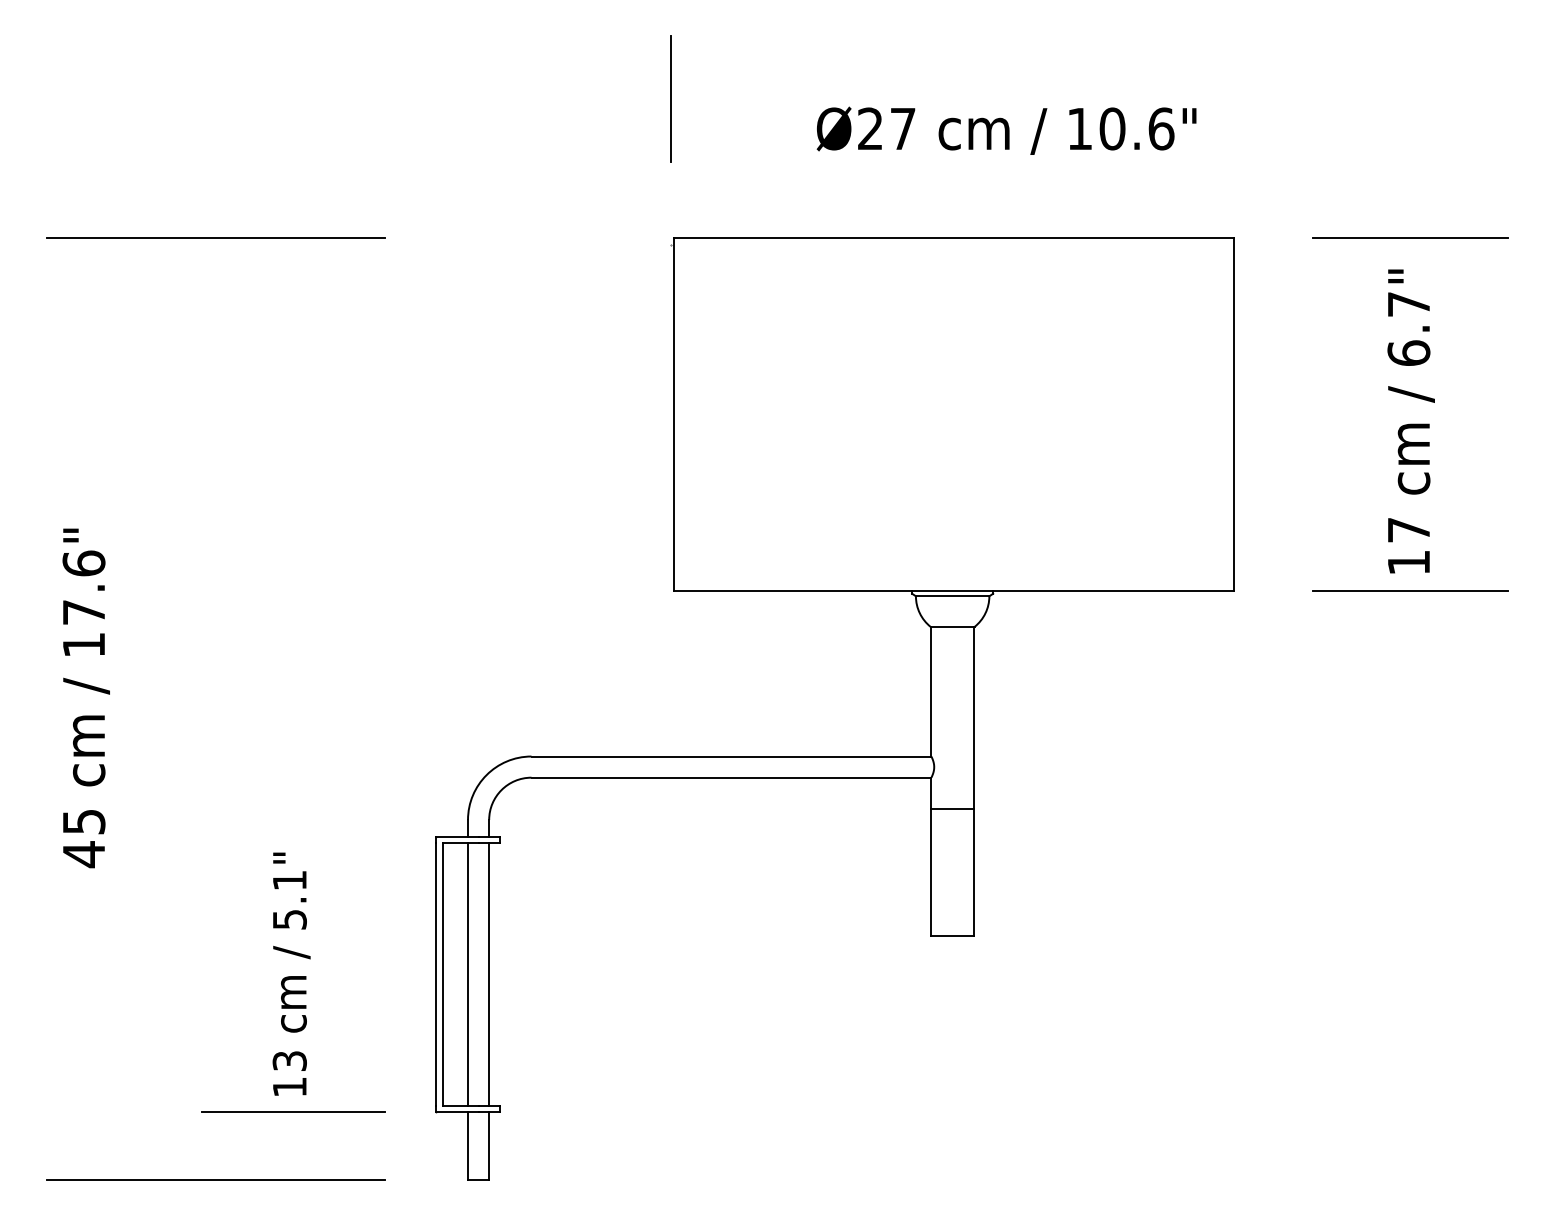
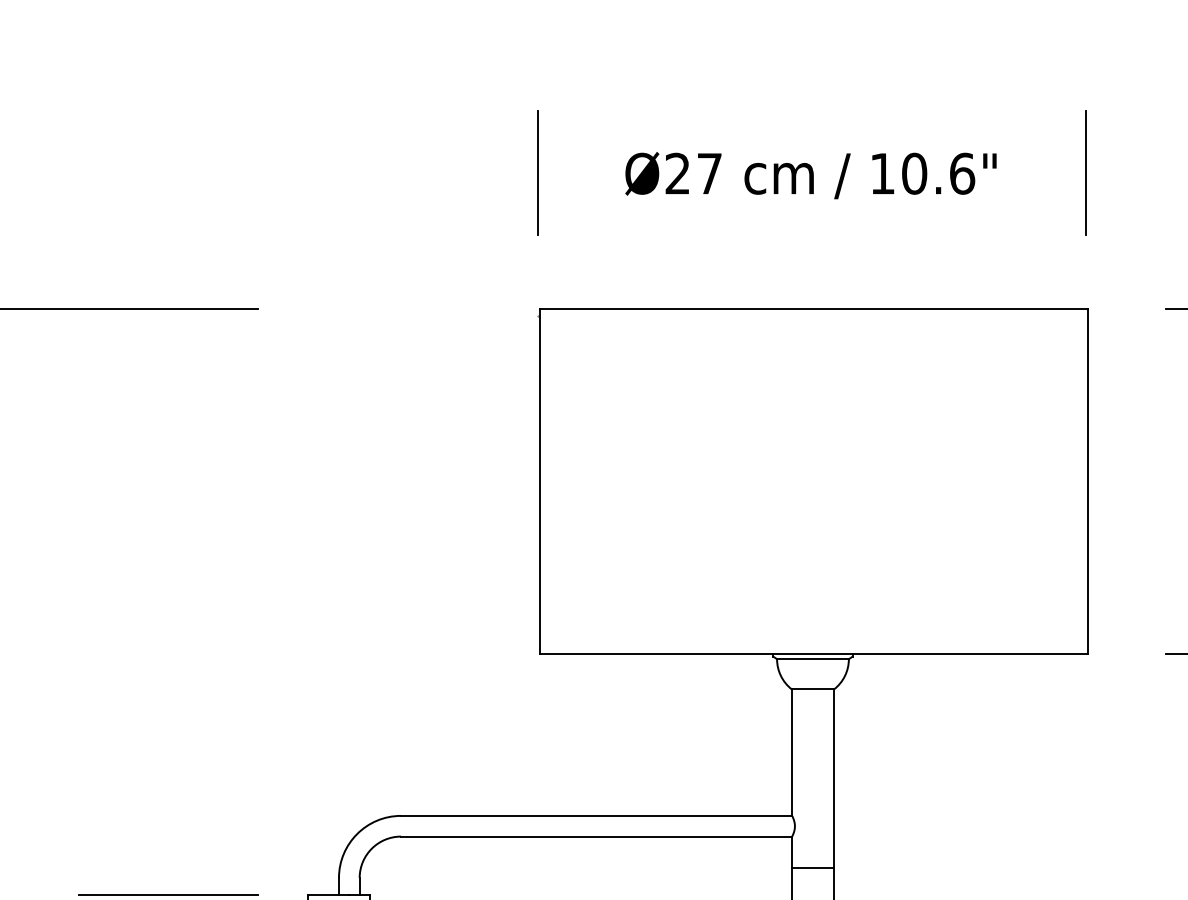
line: (1232, 99) -> (1086, 173), added
text: (1006, 130) -> (810, 175), moved
line: (292, 836) -> (167, 894), added

